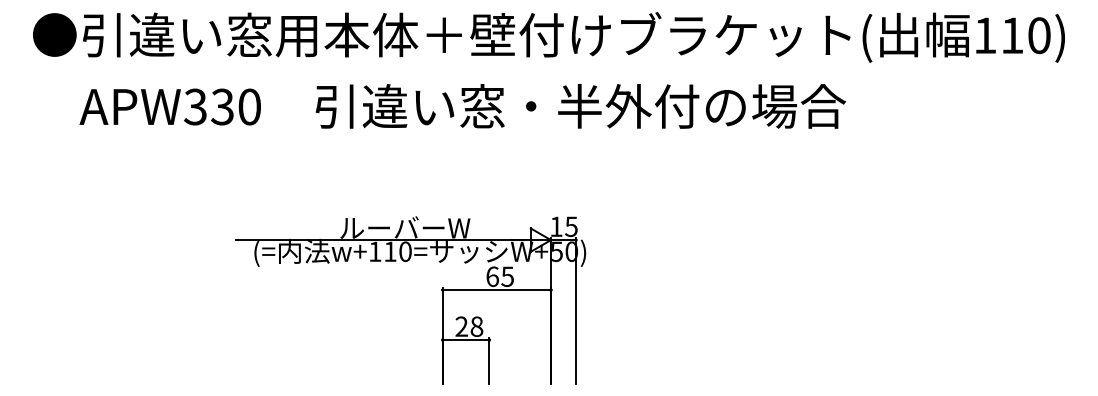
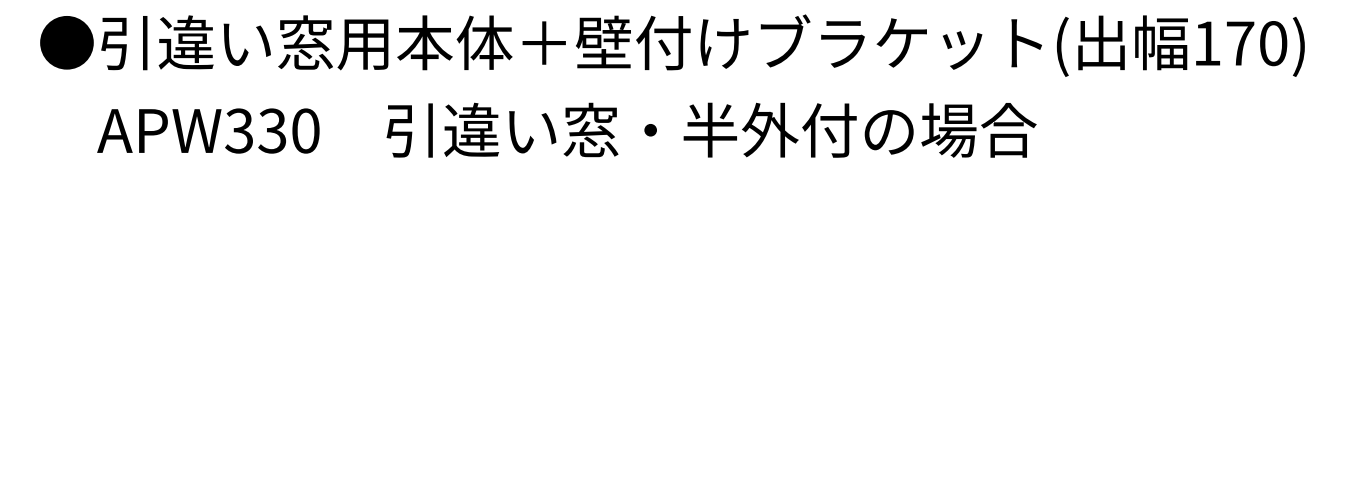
text: (1012, 35) -> (1240, 43), 110) -> 170)
part: (442, 300) -> (541, 368), removed

